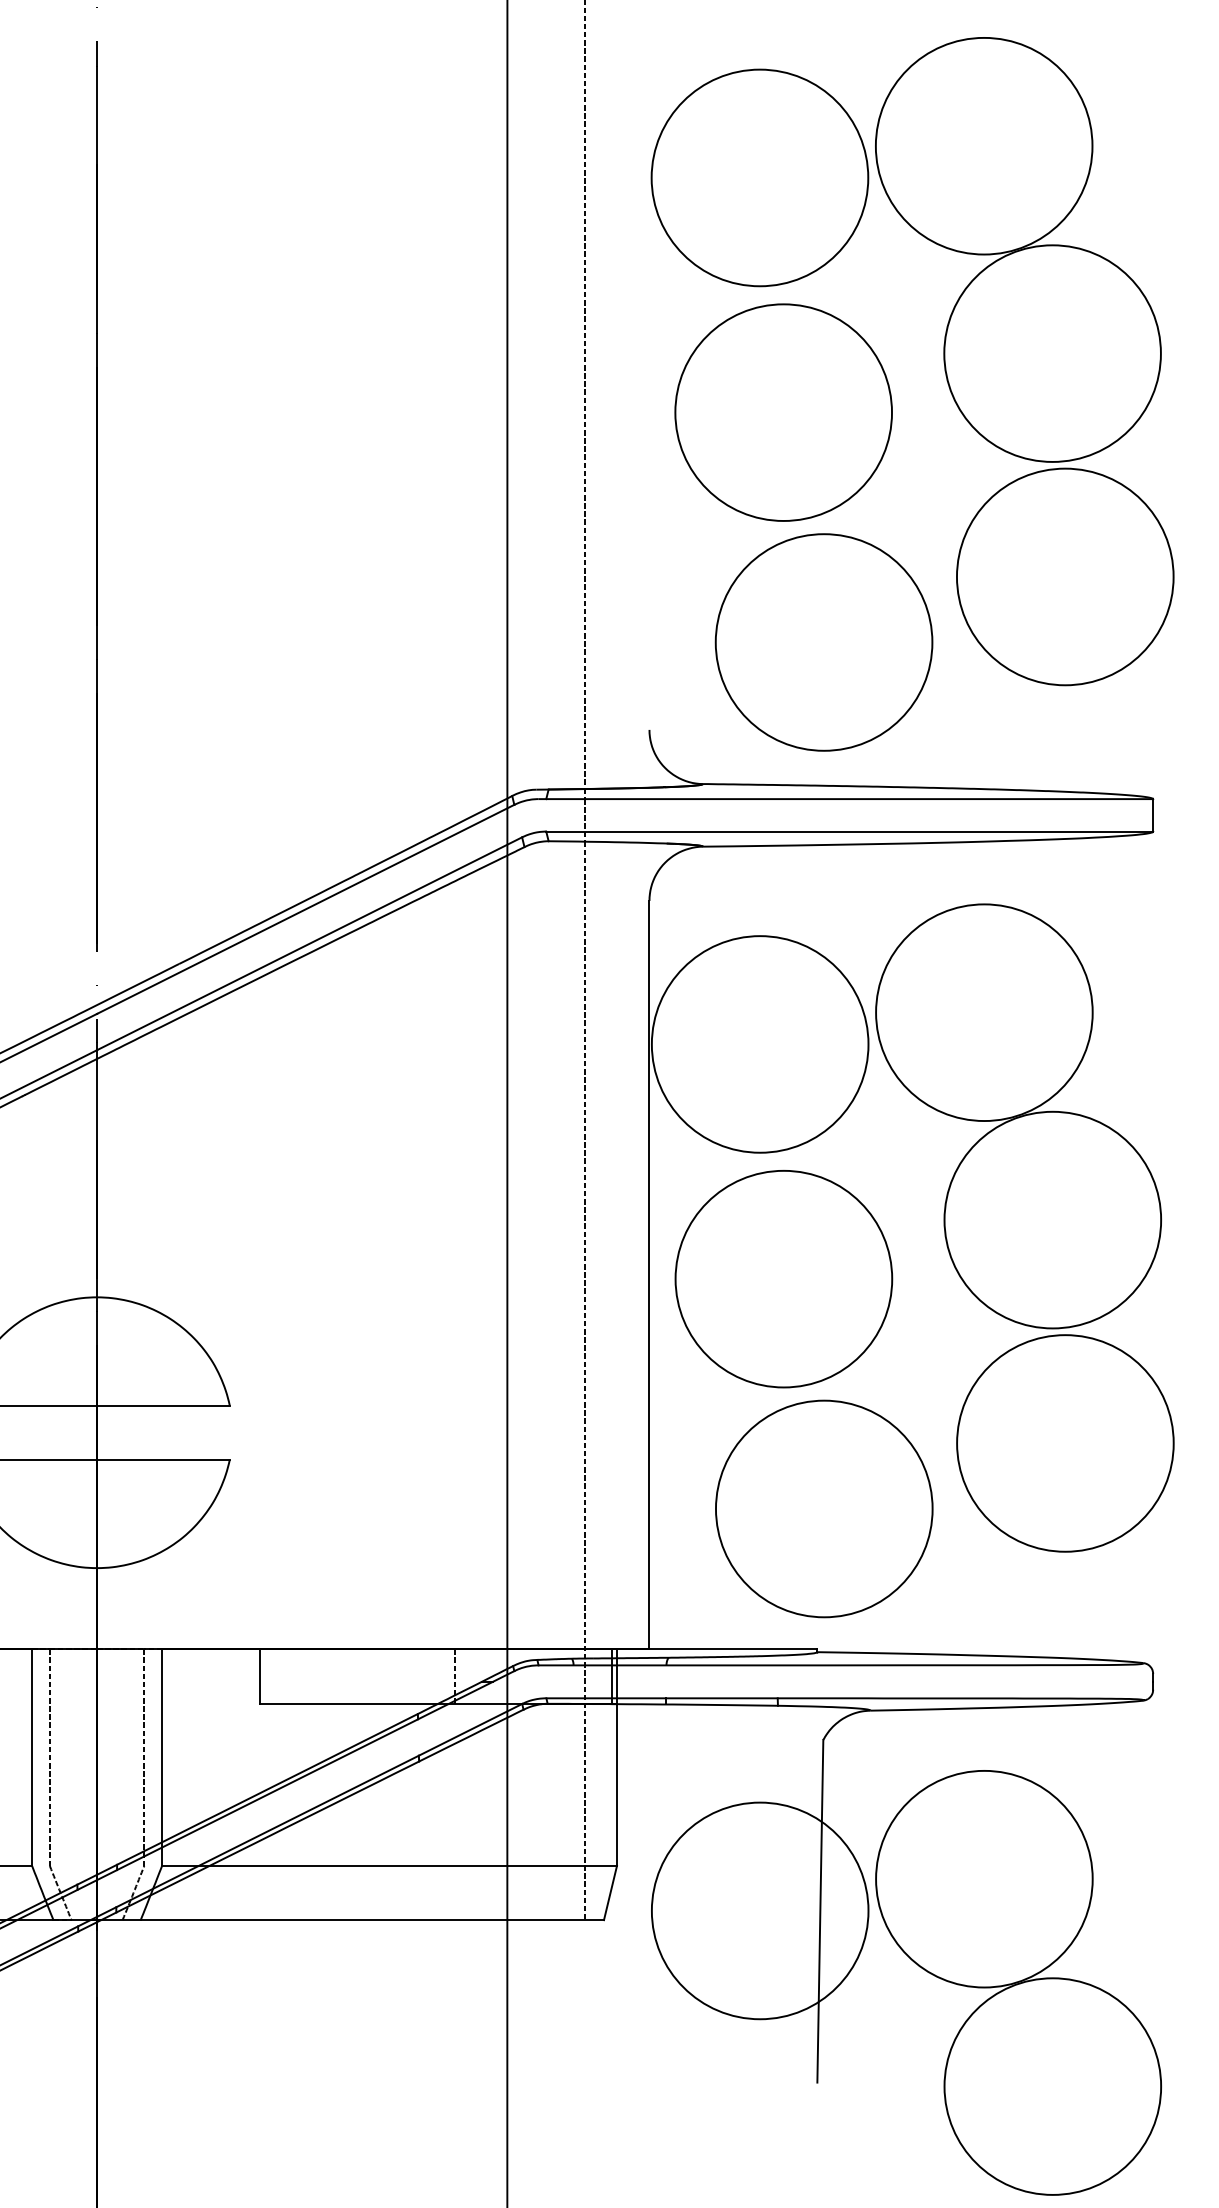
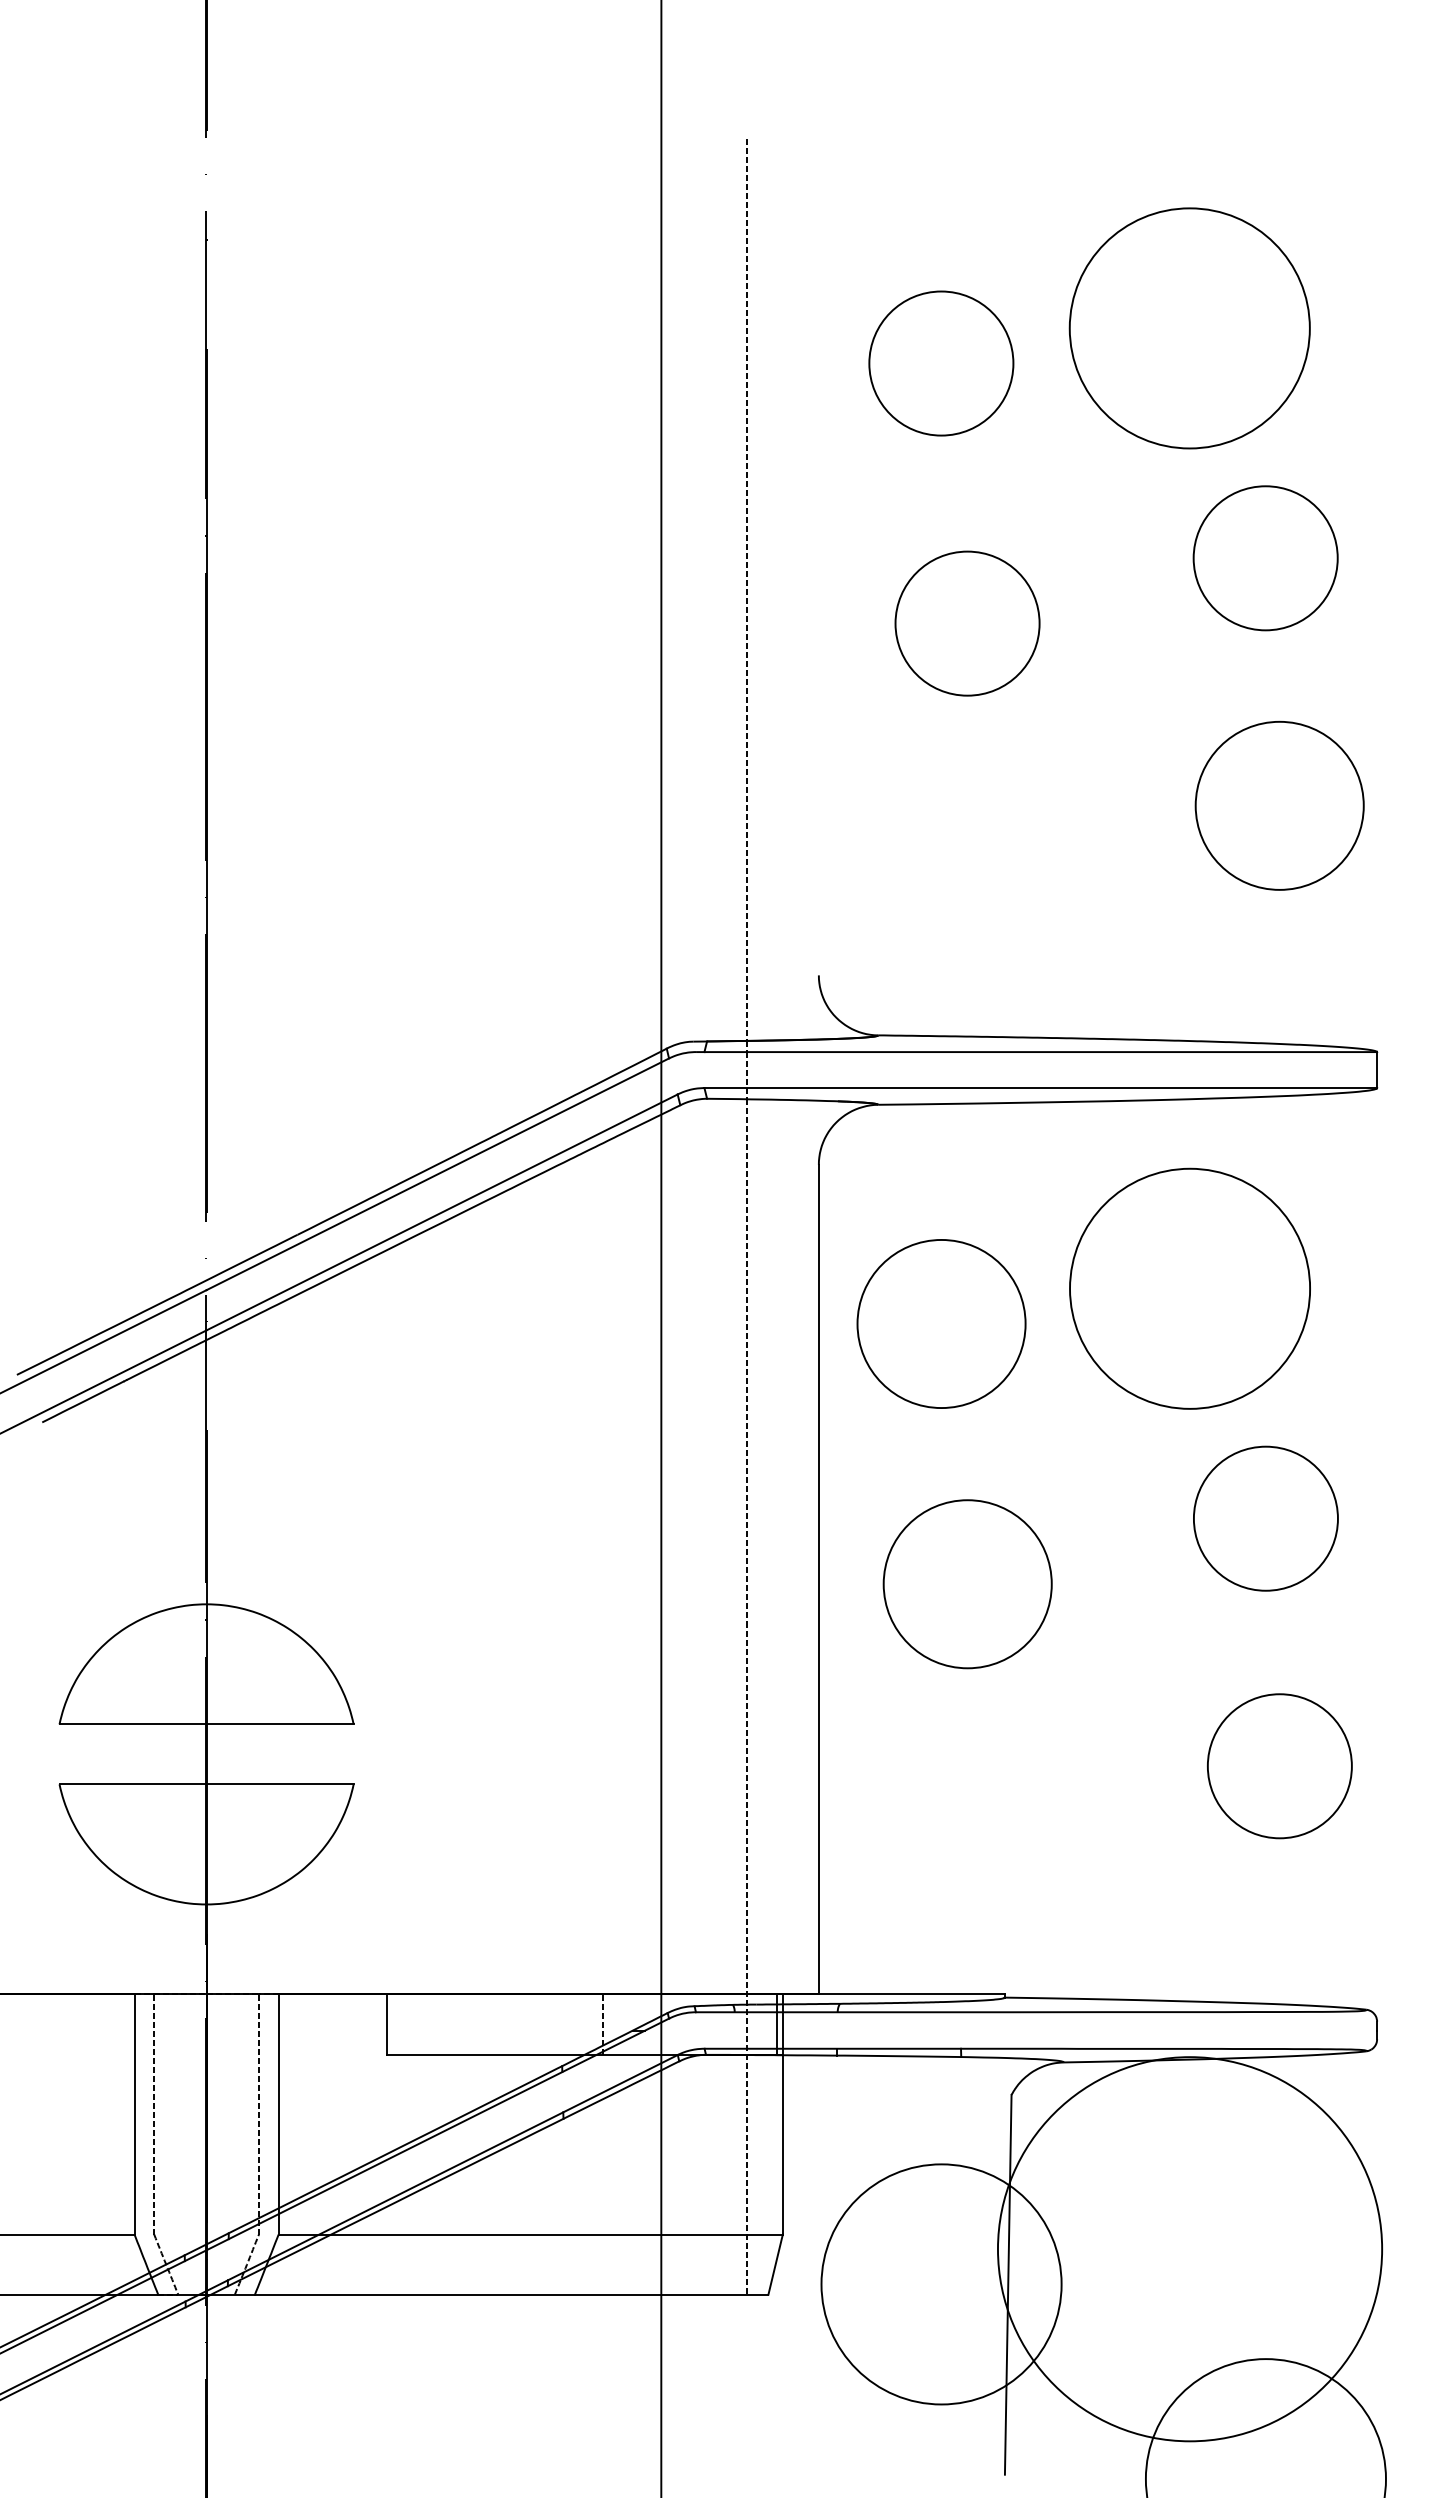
circle: (760, 177) -> (941, 363), size x0.6
circle: (1052, 353) -> (1265, 558), size x0.6
circle: (783, 412) -> (967, 623), size x0.6
circle: (1065, 576) -> (1279, 805), size x0.7
circle: (824, 642) -> (1012, 878), removed
circle: (760, 1043) -> (941, 1323), size x0.7
circle: (1052, 1219) -> (1265, 1518), size x0.6
circle: (783, 1279) -> (967, 1584), size x0.7
circle: (1065, 1443) -> (1279, 1766), size x0.6
circle: (824, 1508) -> (1012, 1838), removed
circle: (984, 1879) -> (1190, 2249), size x1.6

